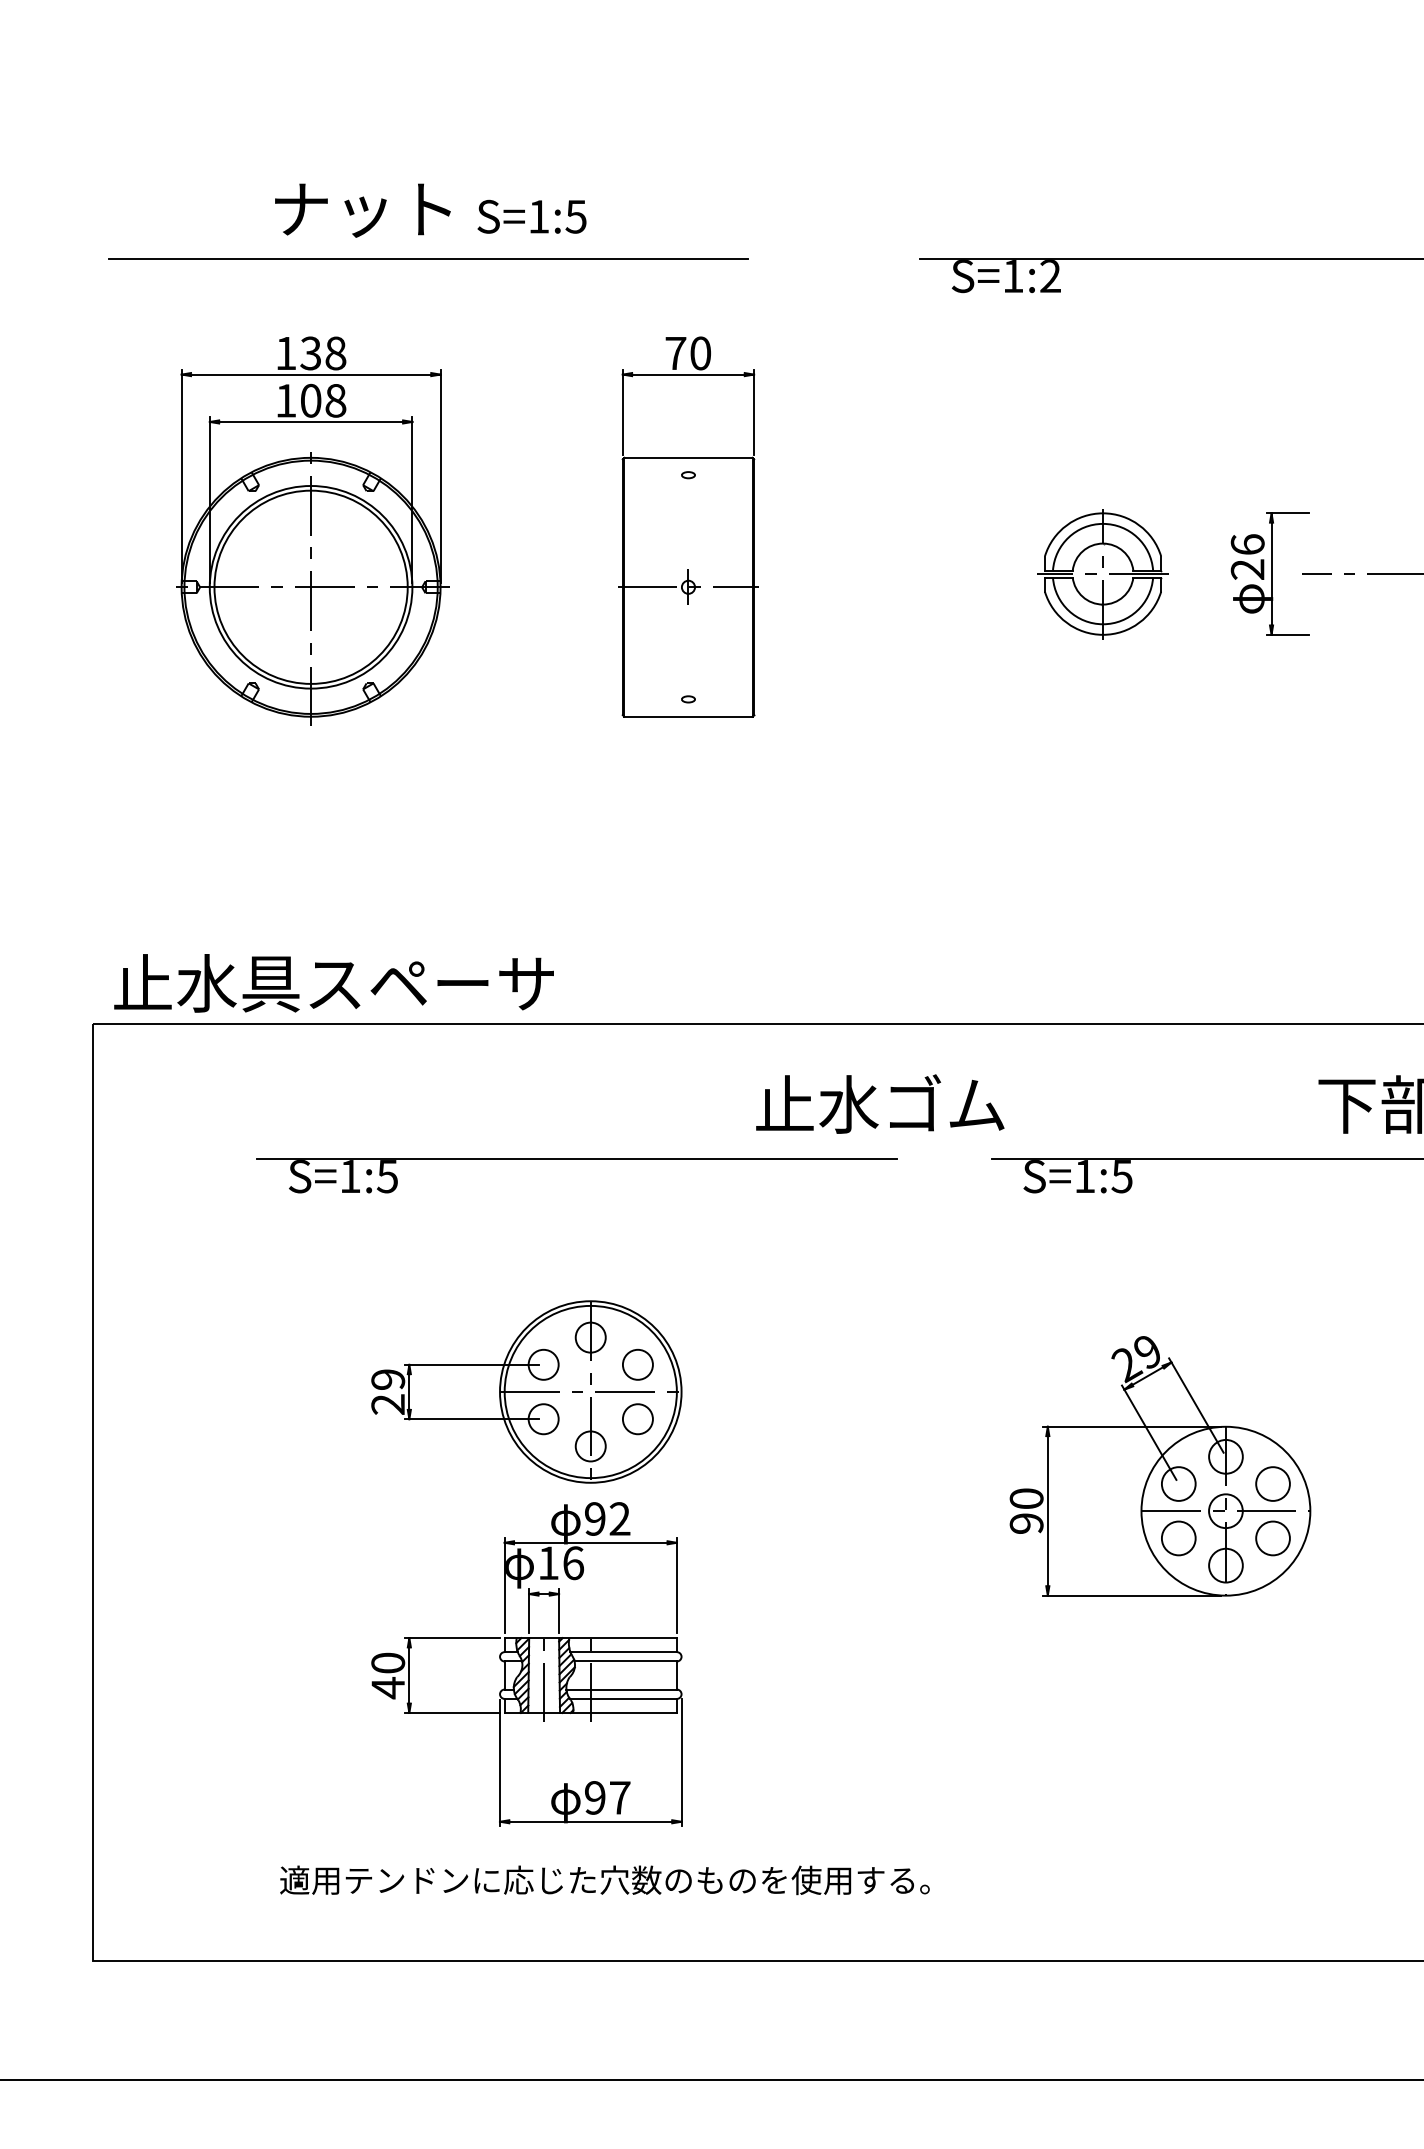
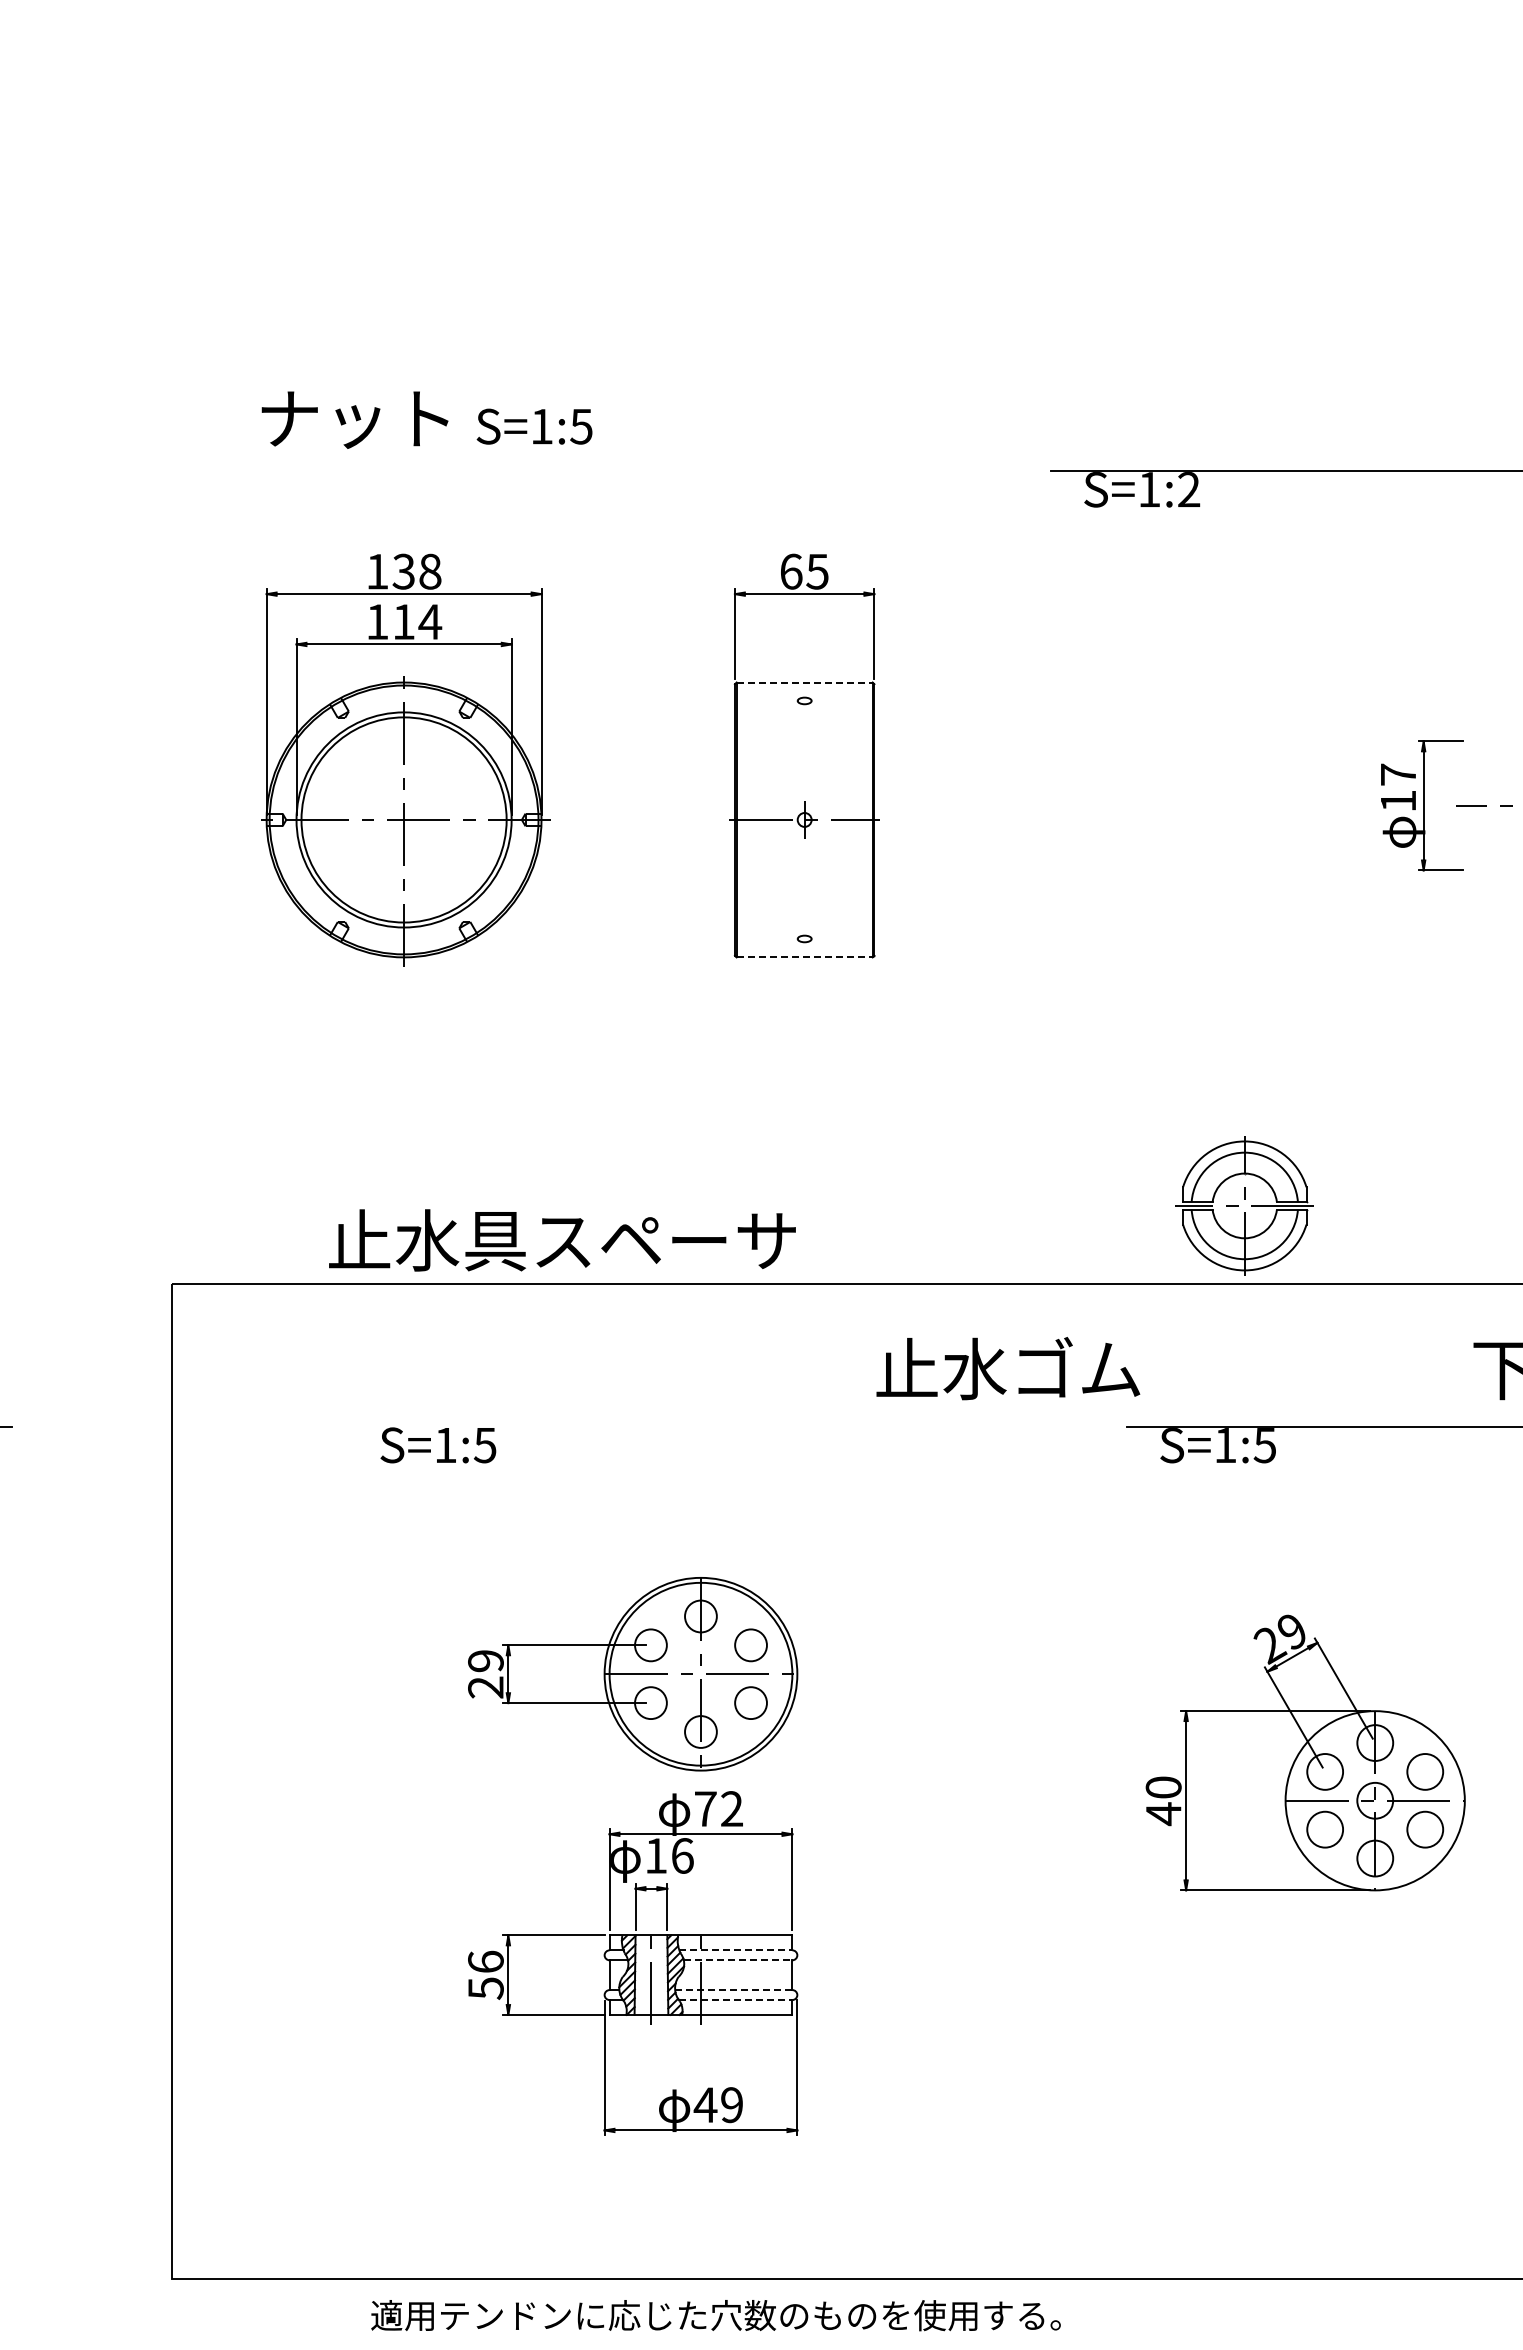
text: (430, 210) -> (426, 419), moved
line: (428, 259) -> (528, 471), removed
text: (688, 353) -> (804, 571), 70 -> 65
text: (323, 400) -> (417, 621), 108 -> 114
line: (689, 457) -> (805, 682), solid -> dashed
text: (1247, 556) -> (1398, 787), 26 -> 17
part: (1102, 573) -> (1244, 1205), moved
line: (689, 716) -> (805, 957), solid -> dashed
text: (334, 983) -> (562, 1240), moved
line: (577, 1158) -> (686, 1426), removed
text: (595, 1519) -> (705, 1809), 92 -> 72
text: (1026, 1524) -> (1163, 1814), 90 -> 40
line: (623, 1652) -> (735, 1950), solid -> dashed
line: (626, 1661) -> (738, 1960), solid -> dashed
text: (387, 1675) -> (485, 1975), 40 -> 56
line: (621, 1689) -> (733, 1990), solid -> dashed
line: (623, 1699) -> (735, 2000), solid -> dashed
text: (607, 1798) -> (718, 2105), 97 -> 49
text: (604, 1880) -> (715, 2315), moved

